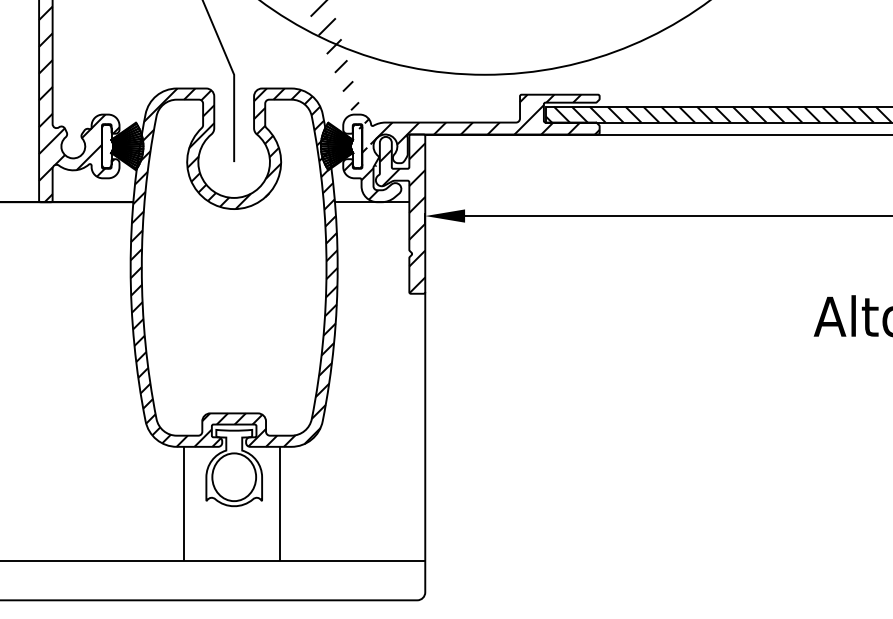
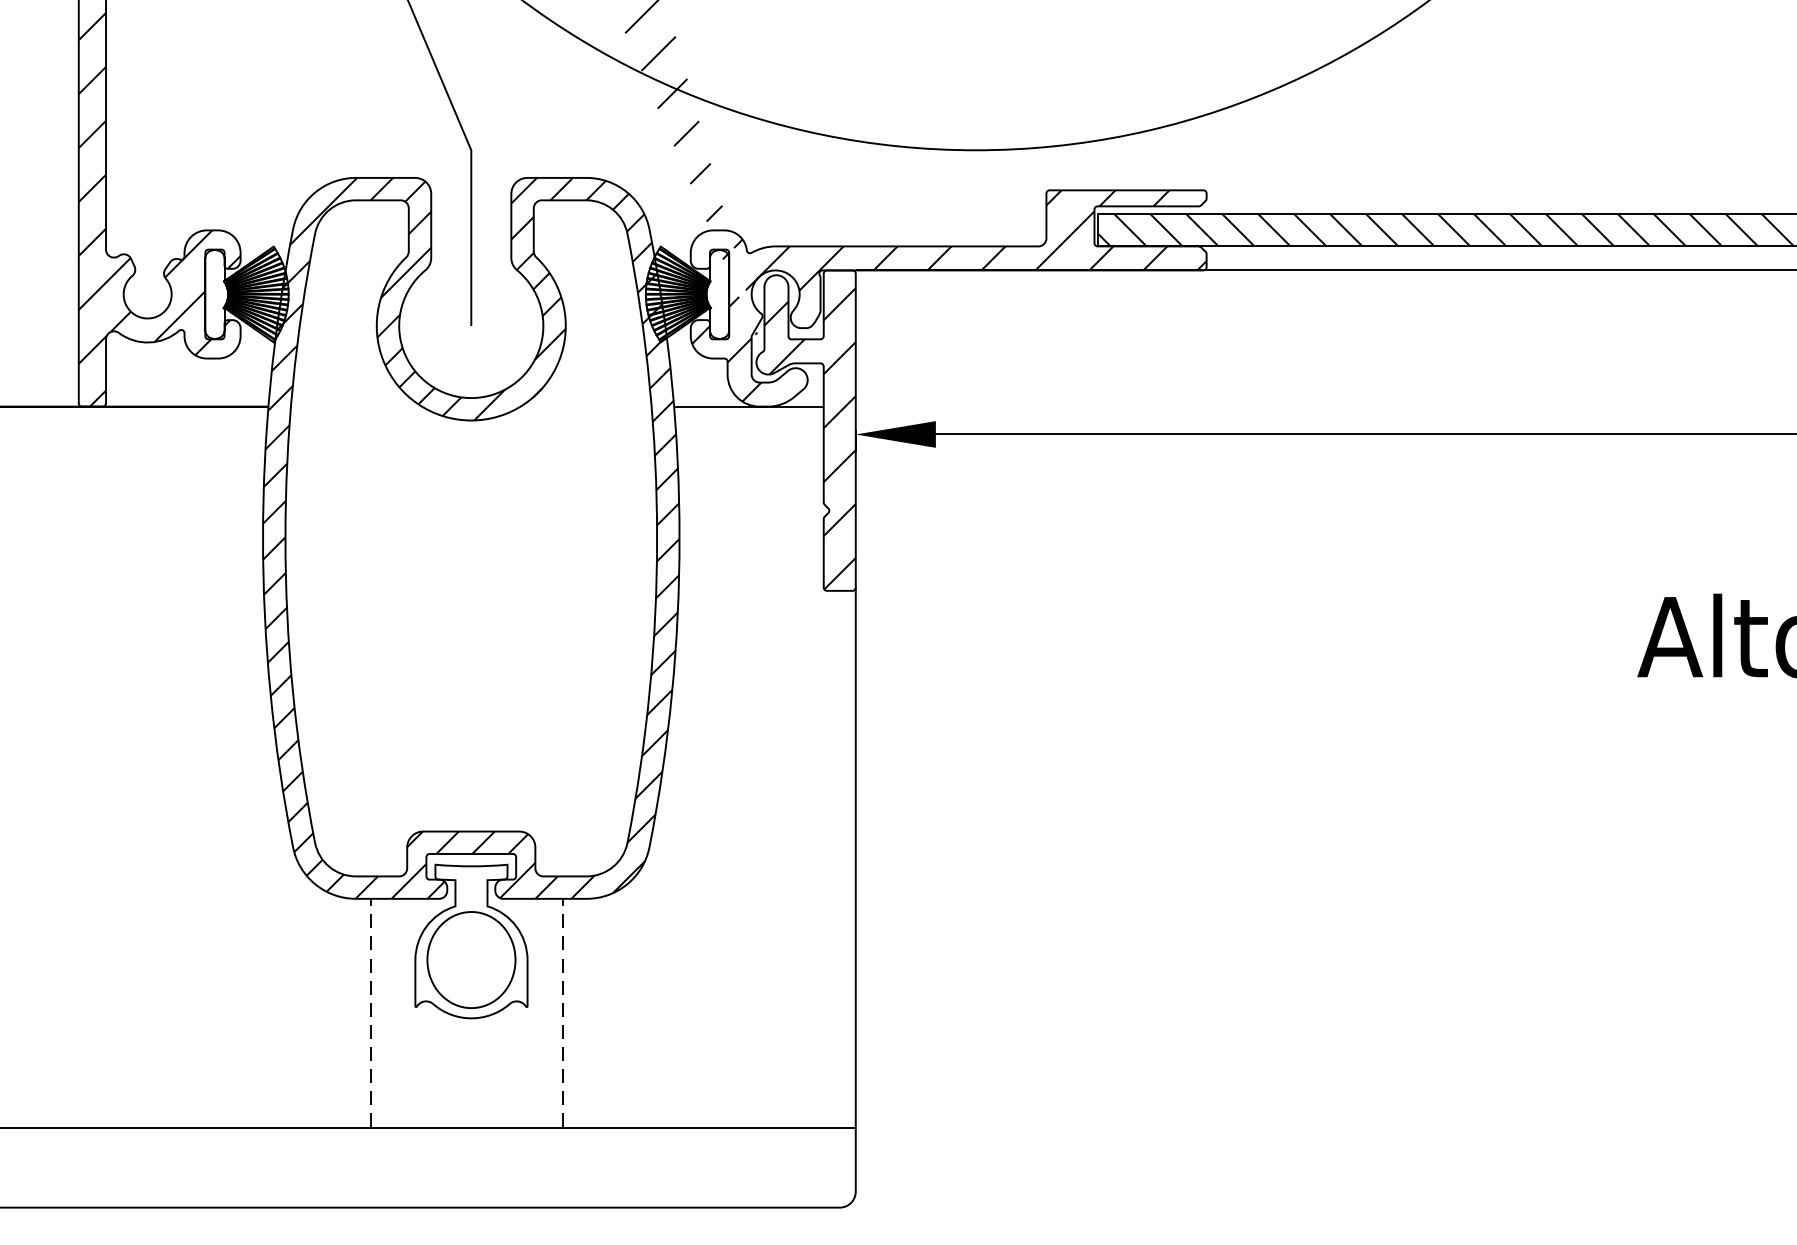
line: (184, 503) -> (371, 1012), solid -> dashed
line: (279, 503) -> (562, 1012), solid -> dashed

